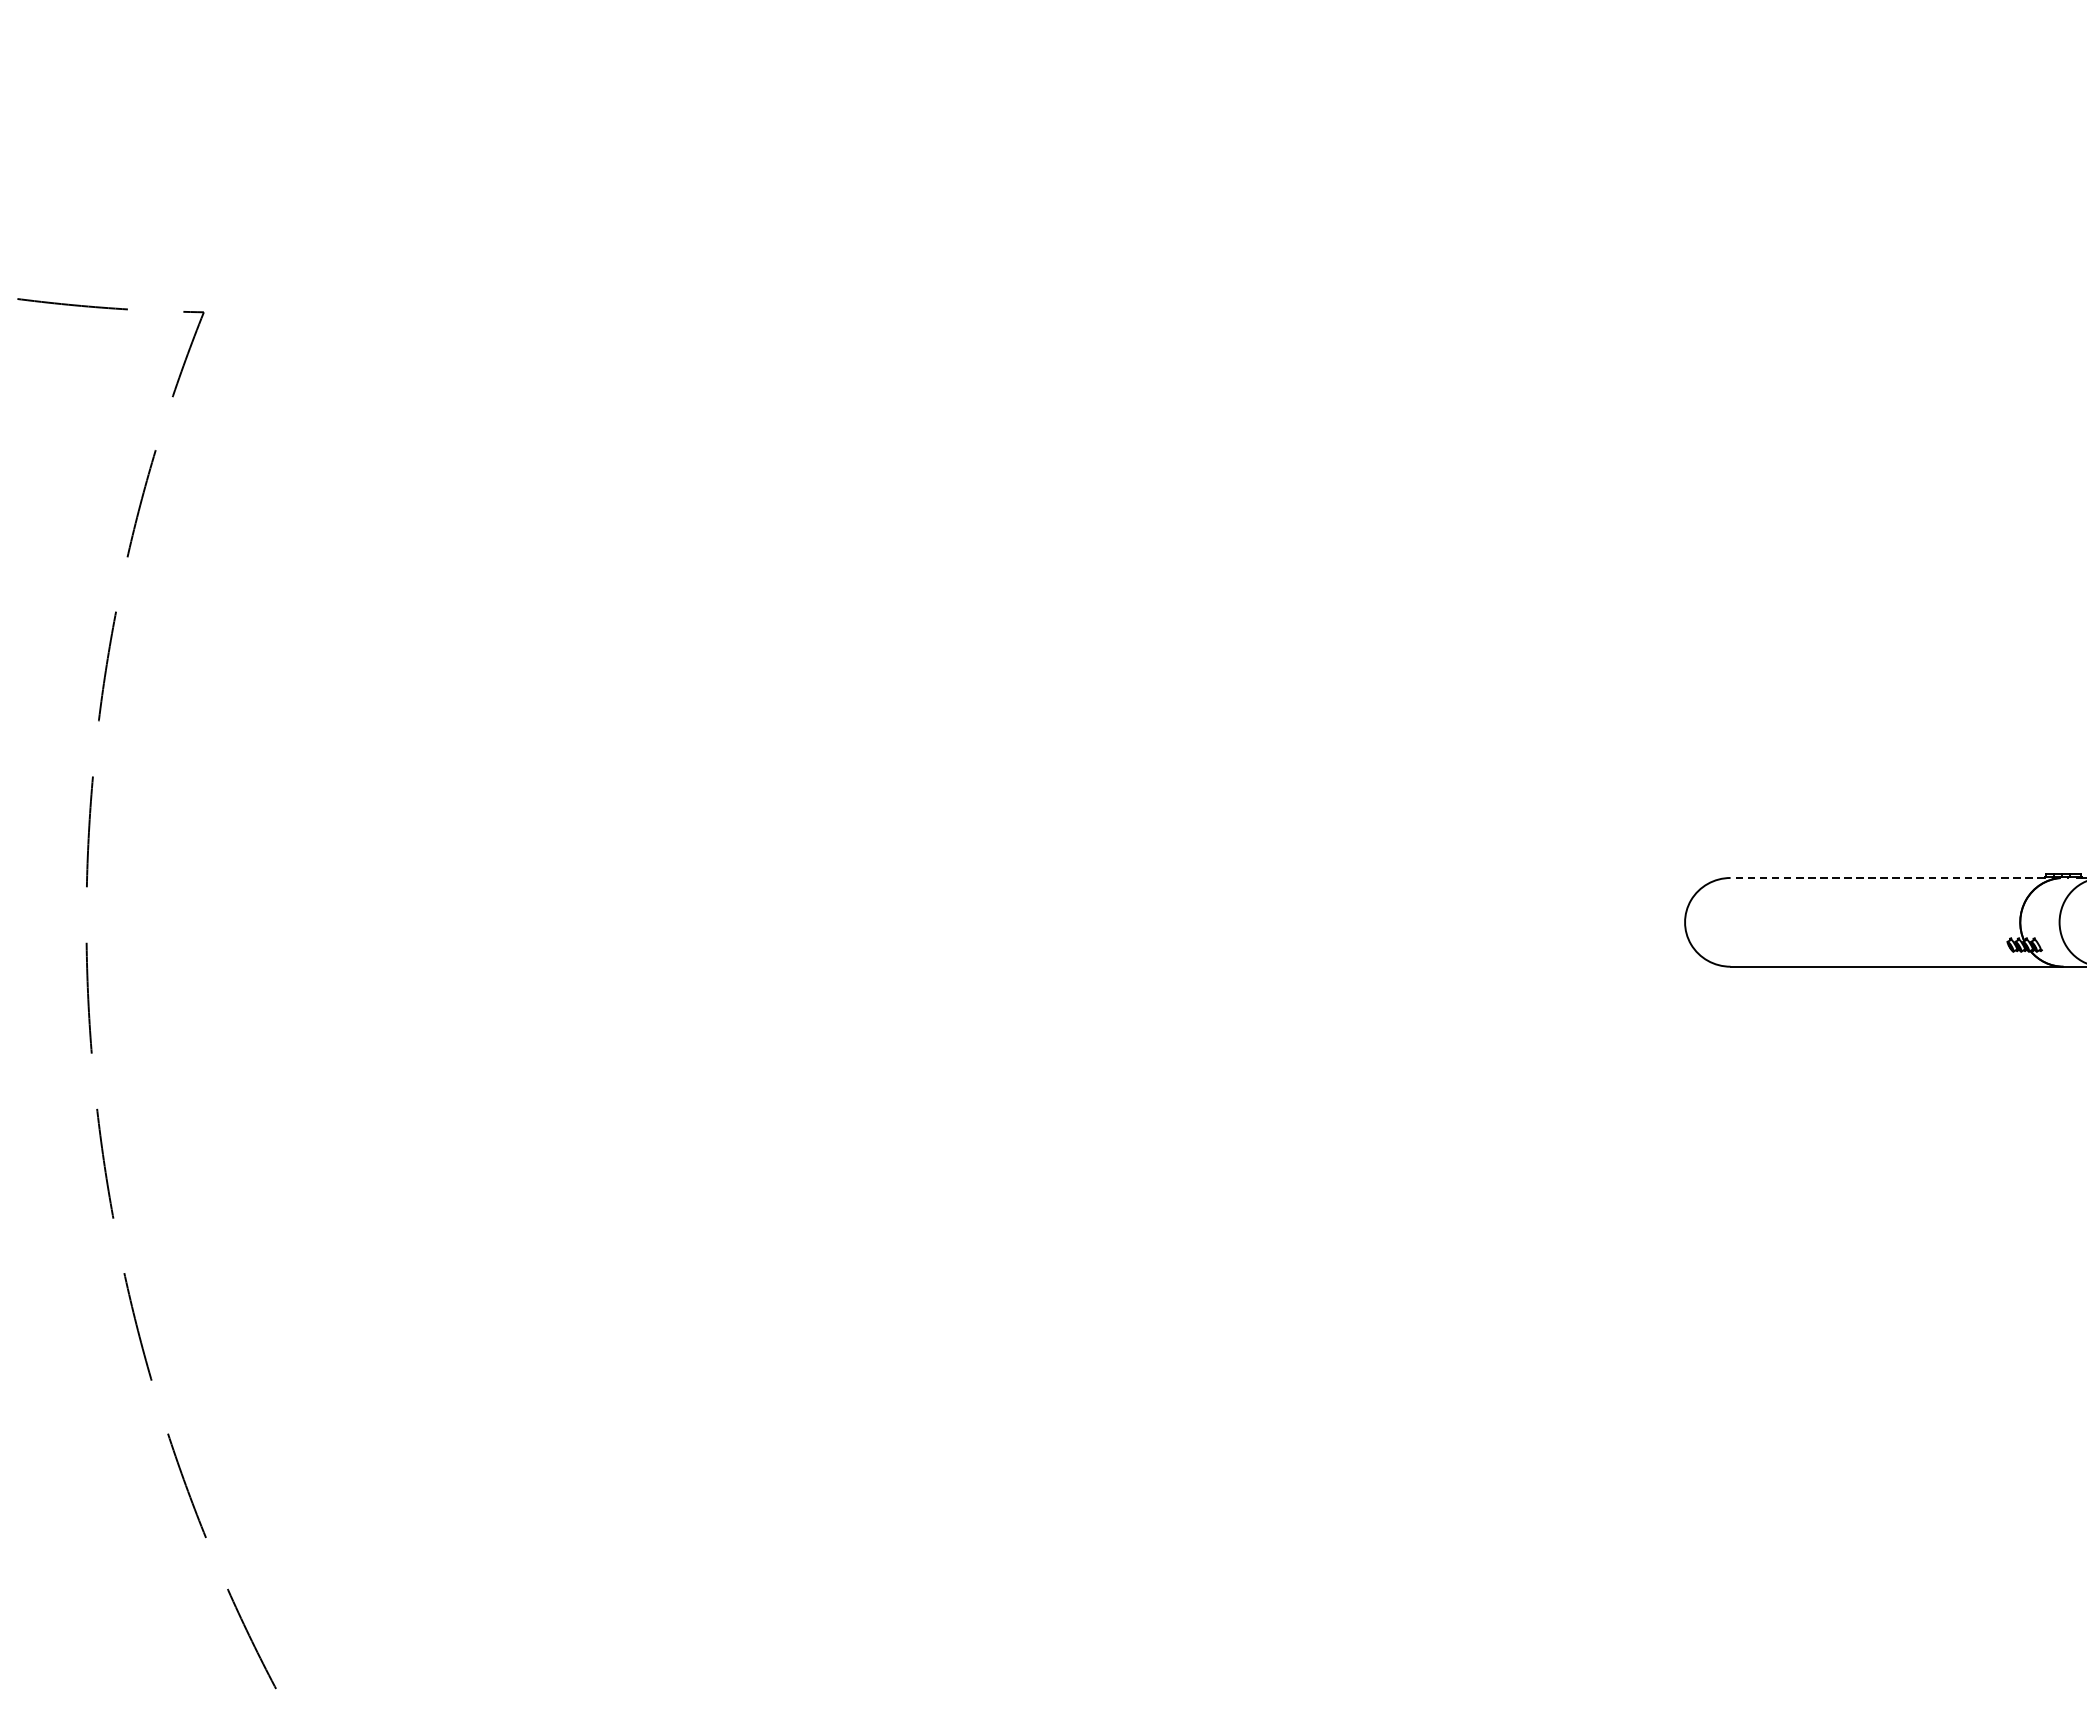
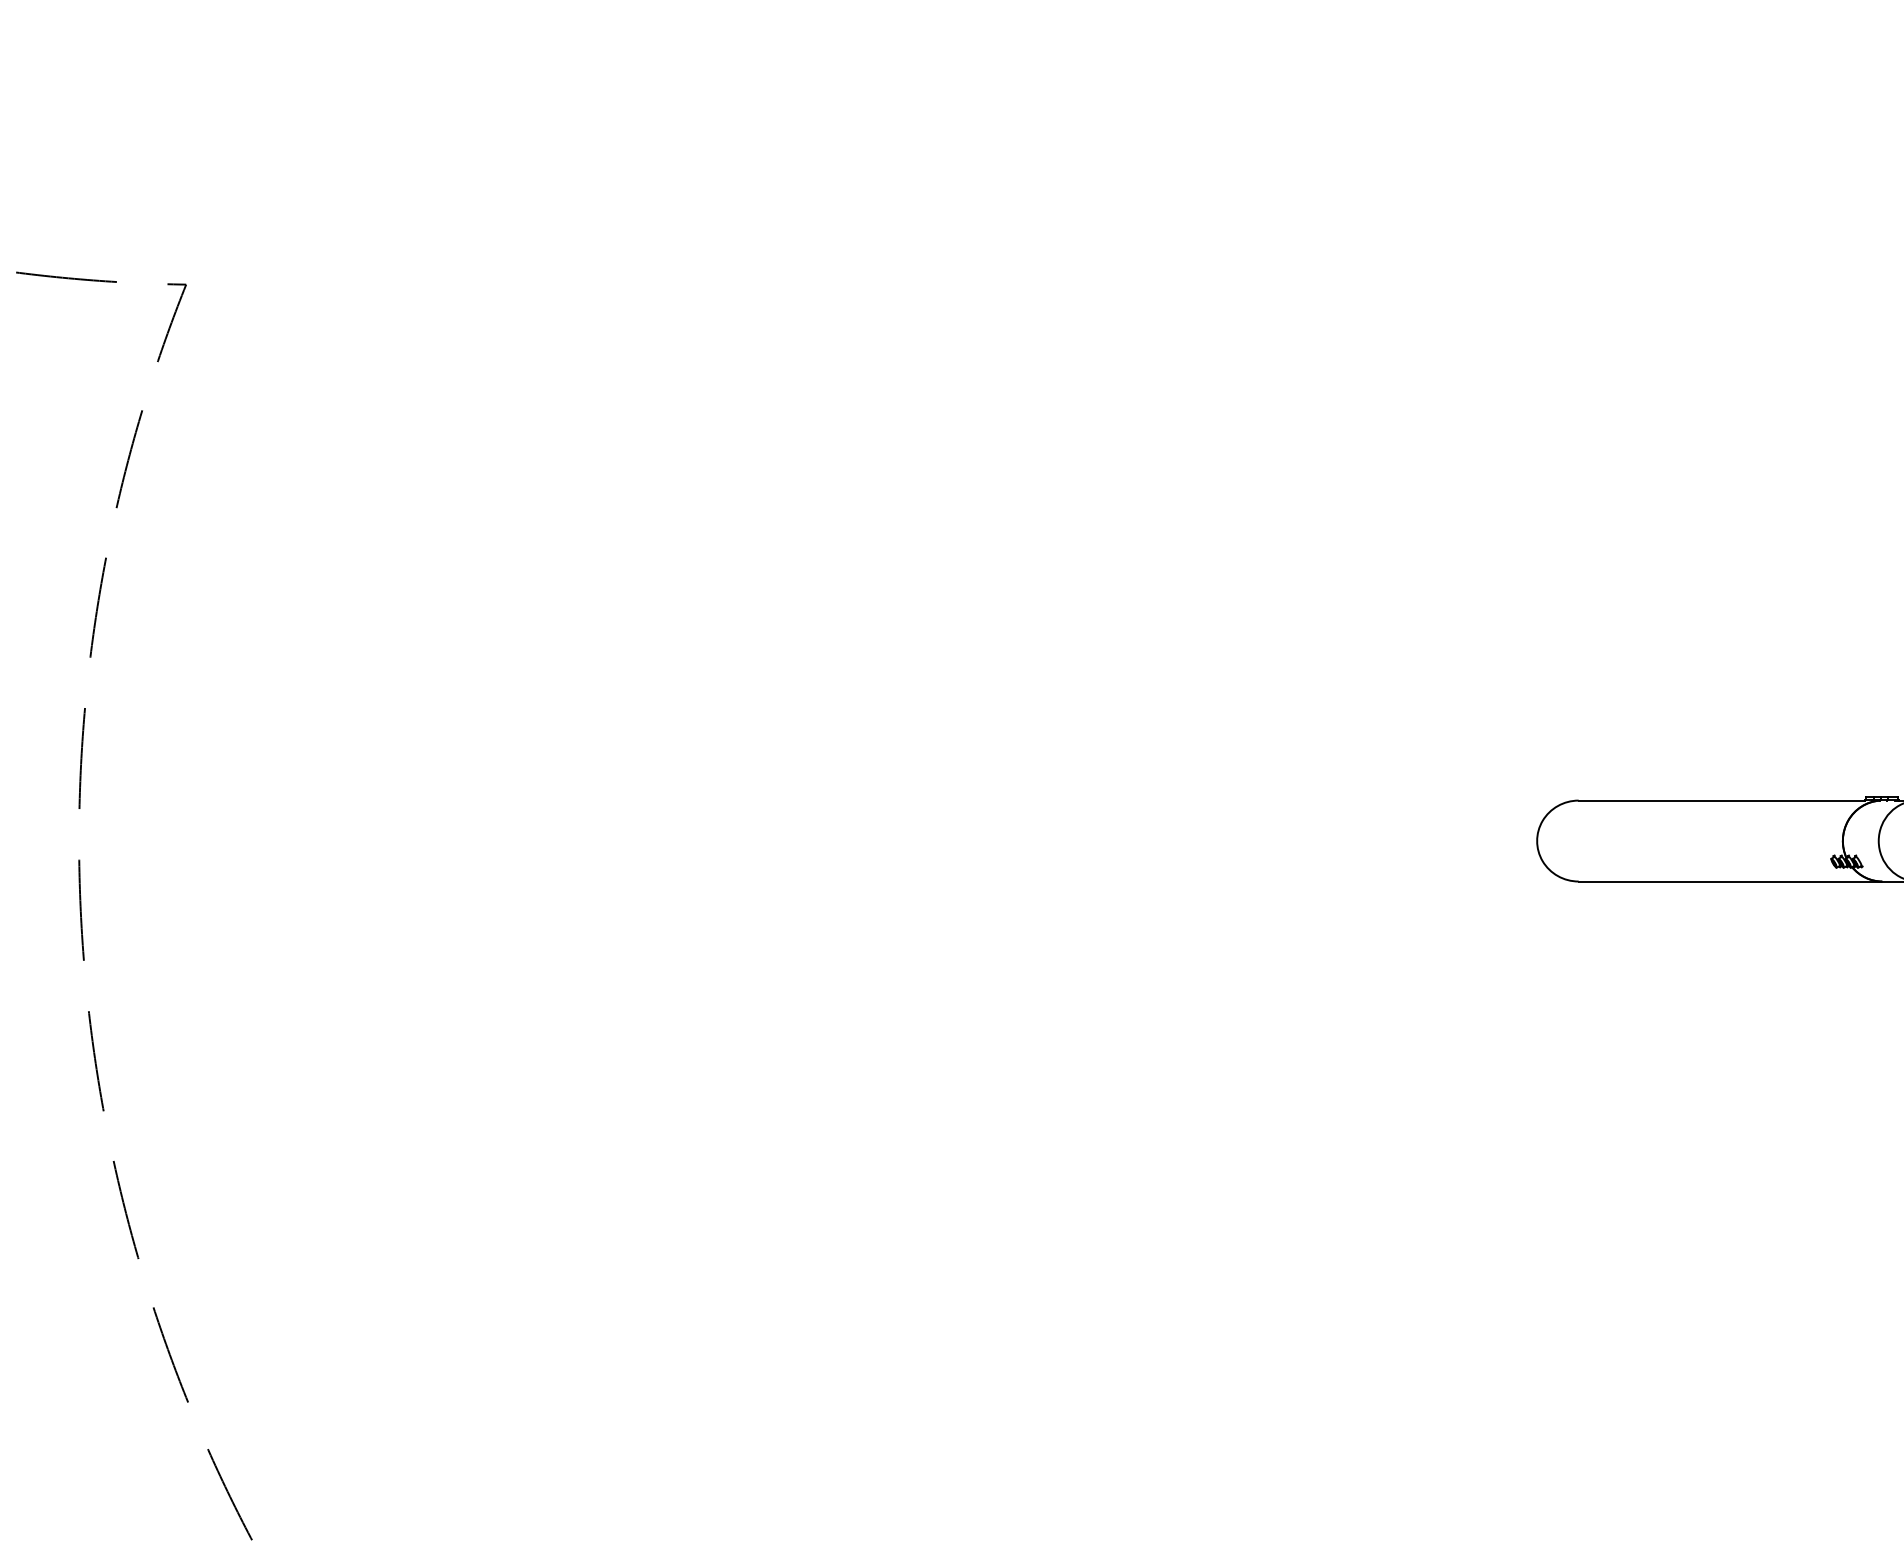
line: (1887, 877) -> (1721, 800), dashed -> solid

